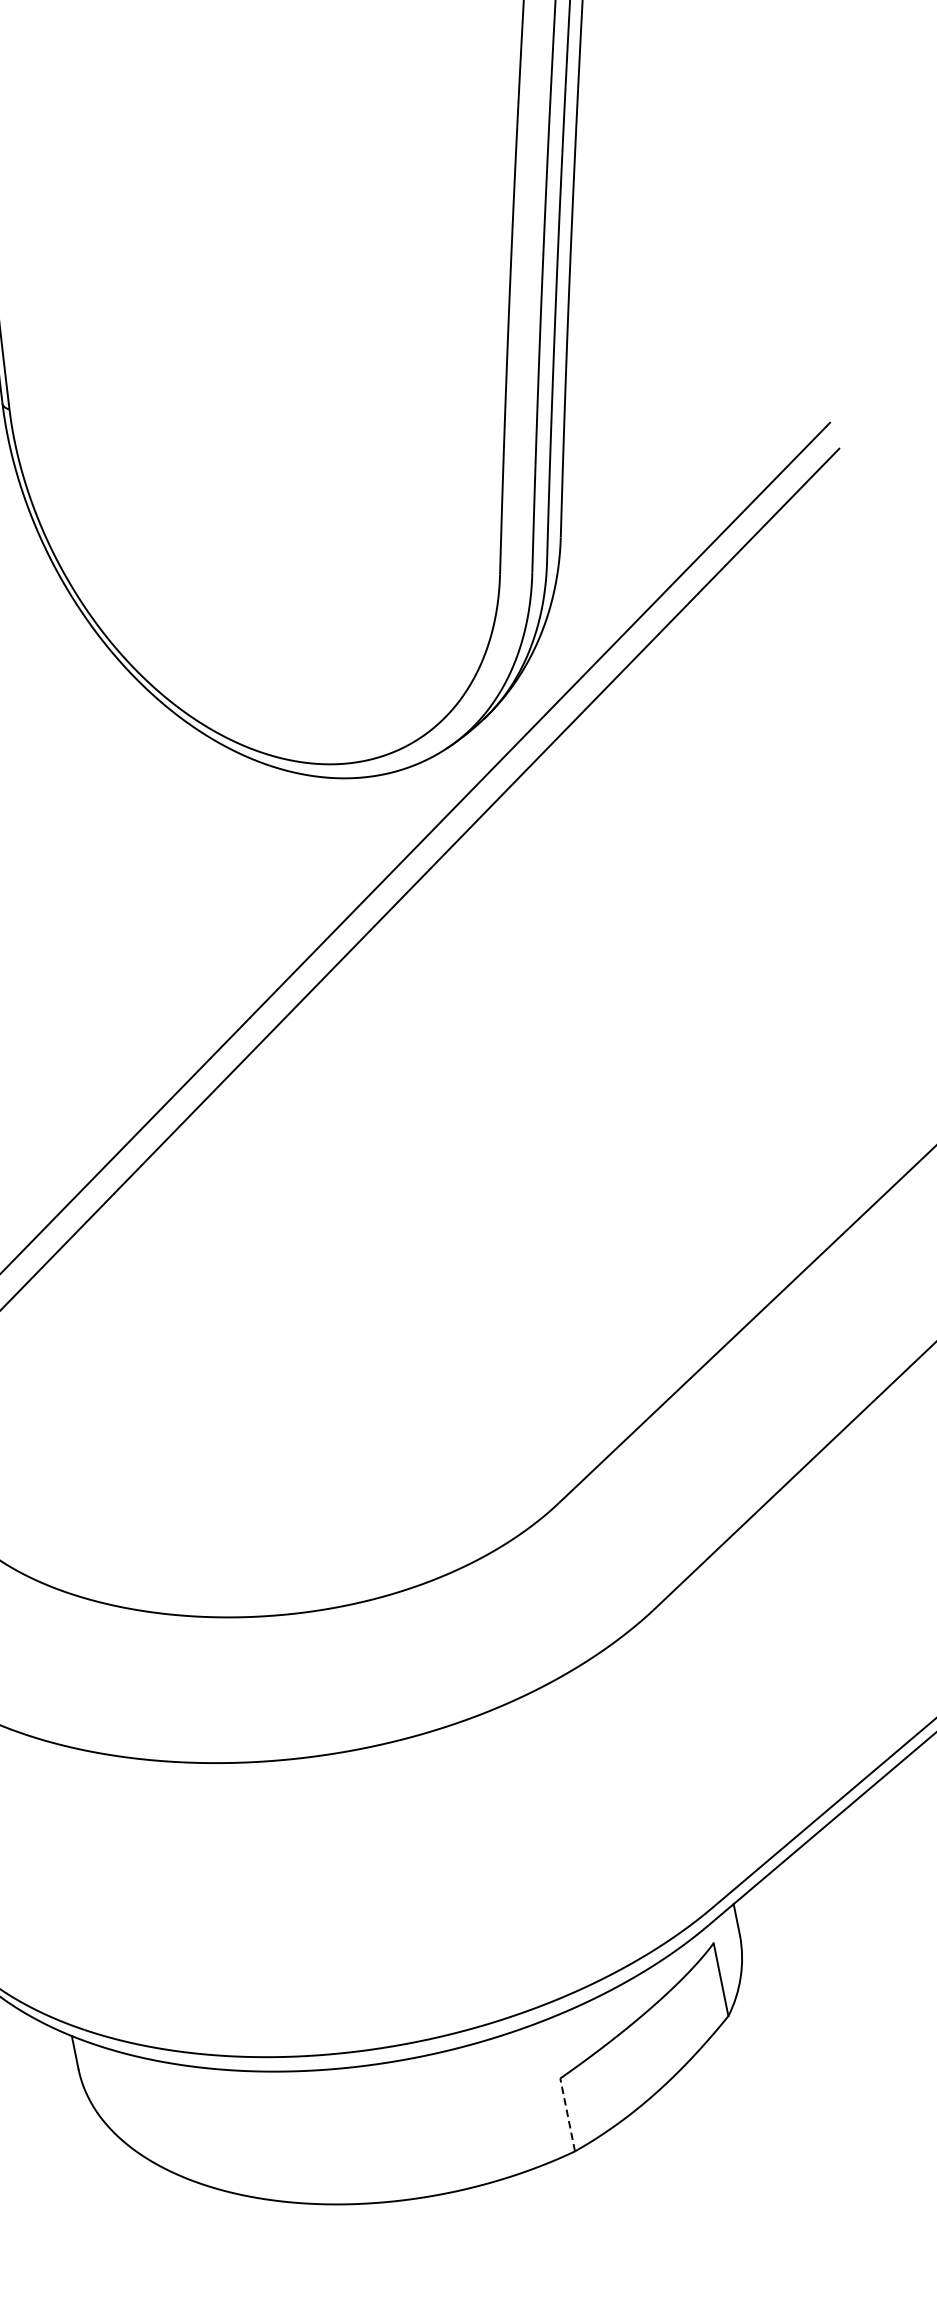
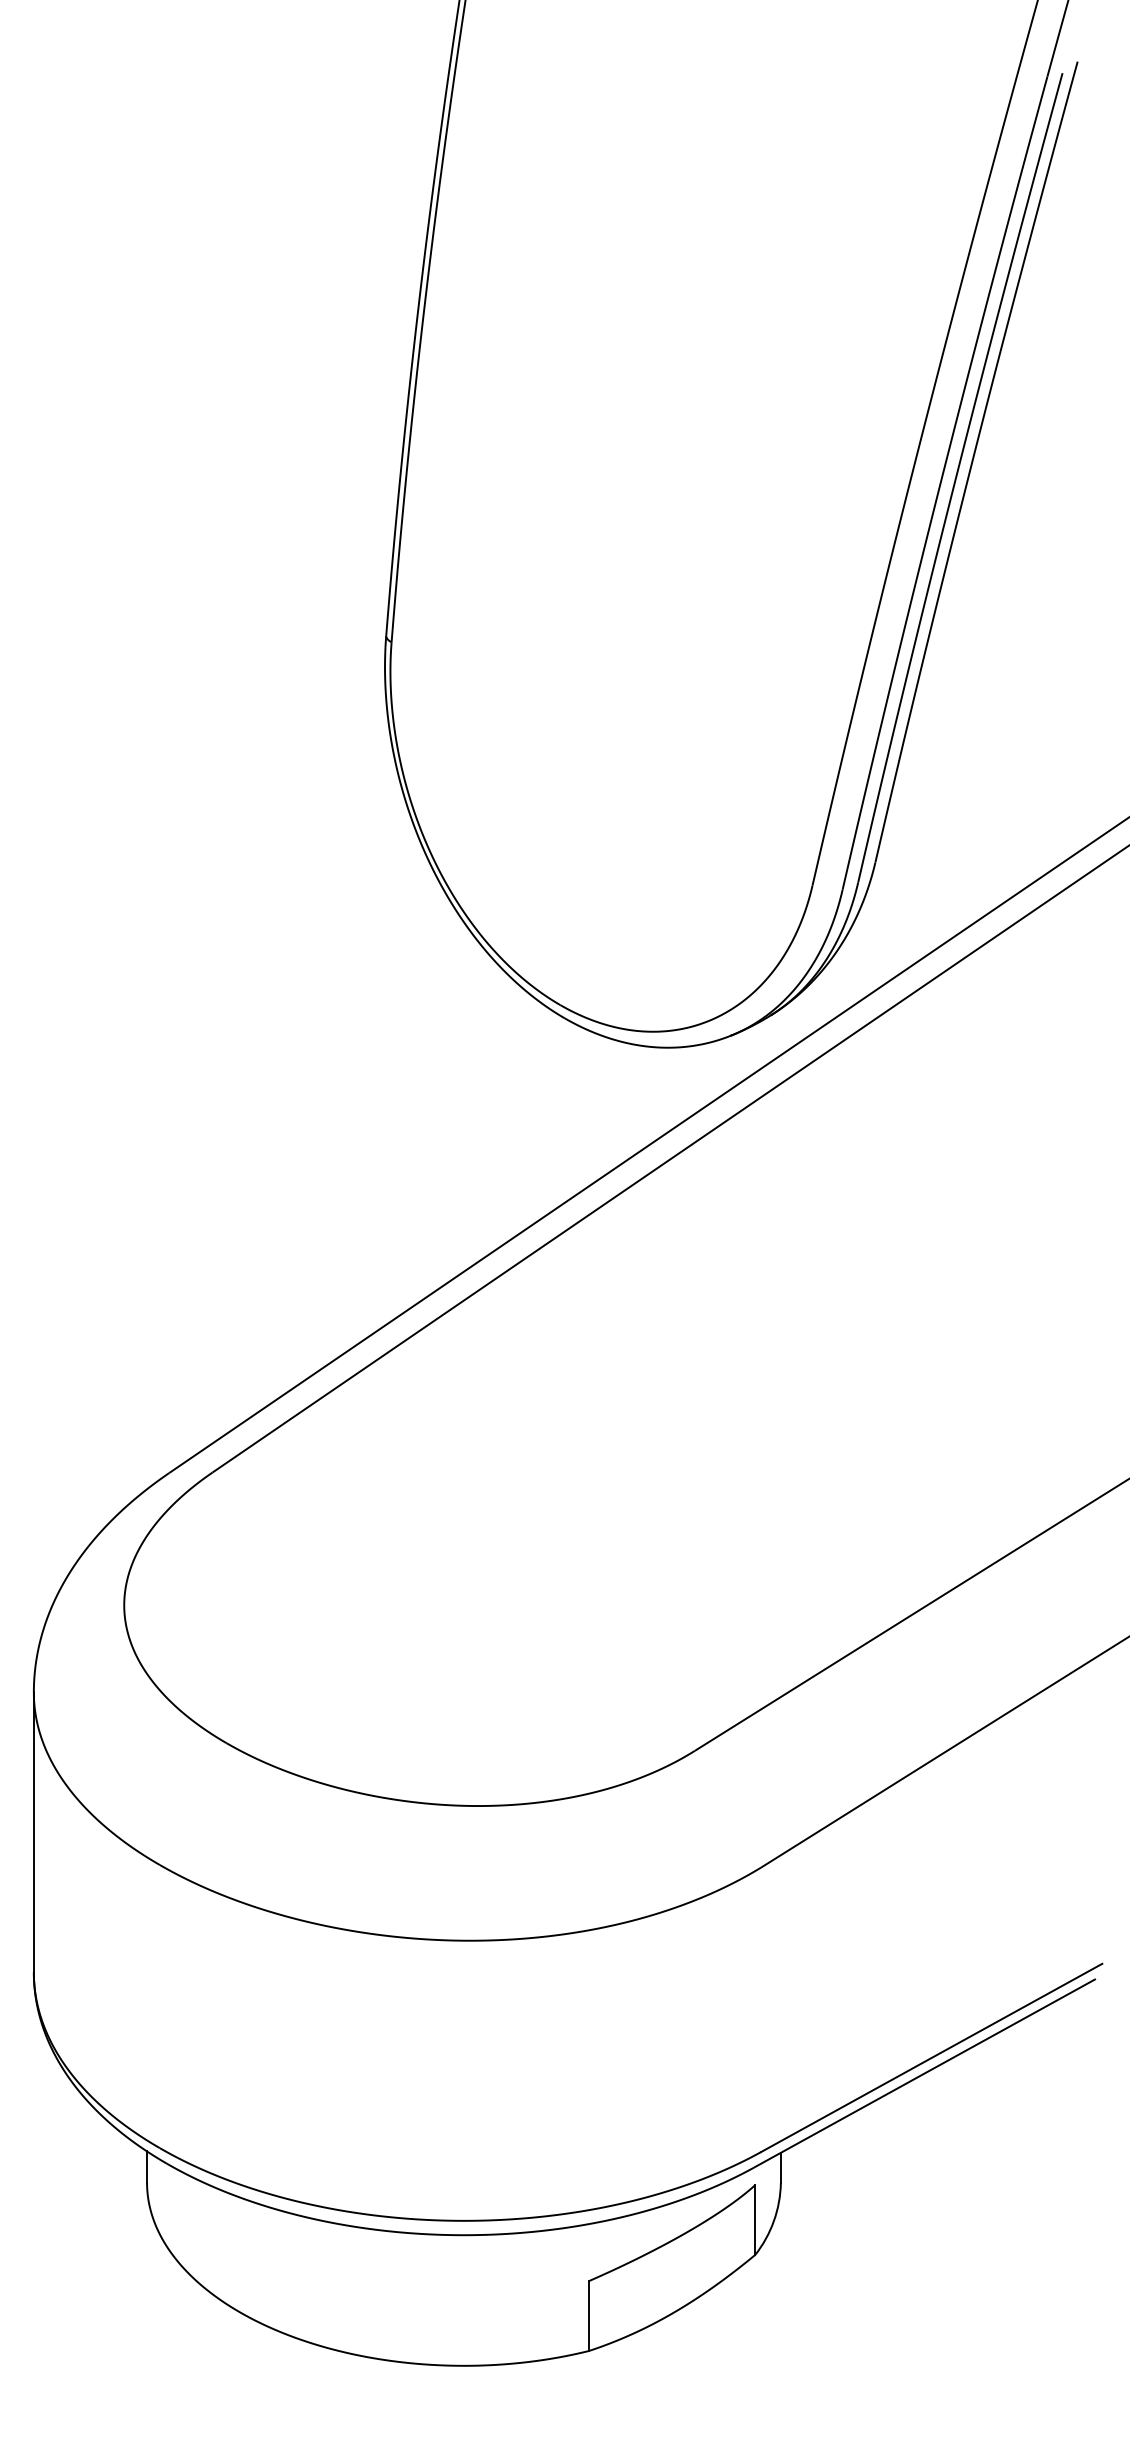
line: (567, 2115) -> (588, 2316), dashed -> solid

